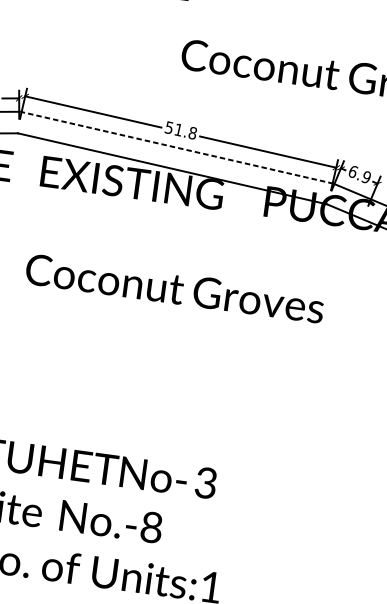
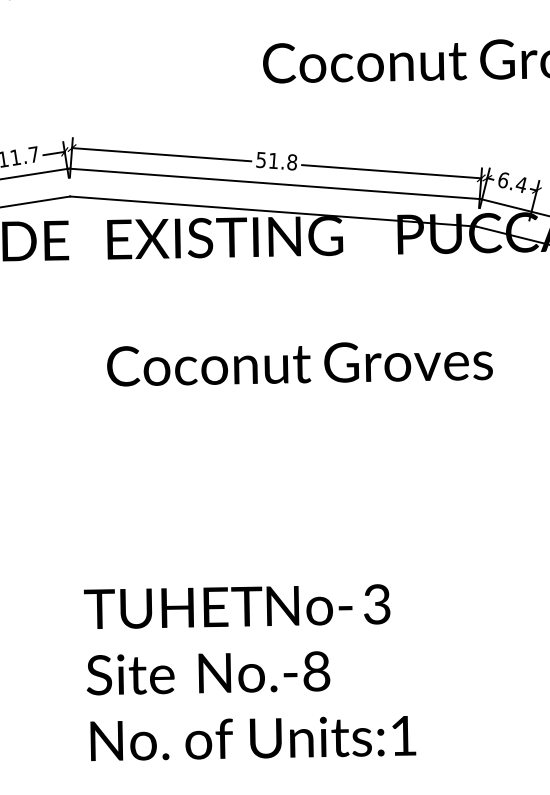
line: (176, 147) -> (274, 183), dashed -> solid
text: (365, 177) -> (520, 184), 6.9 -> 6.4

